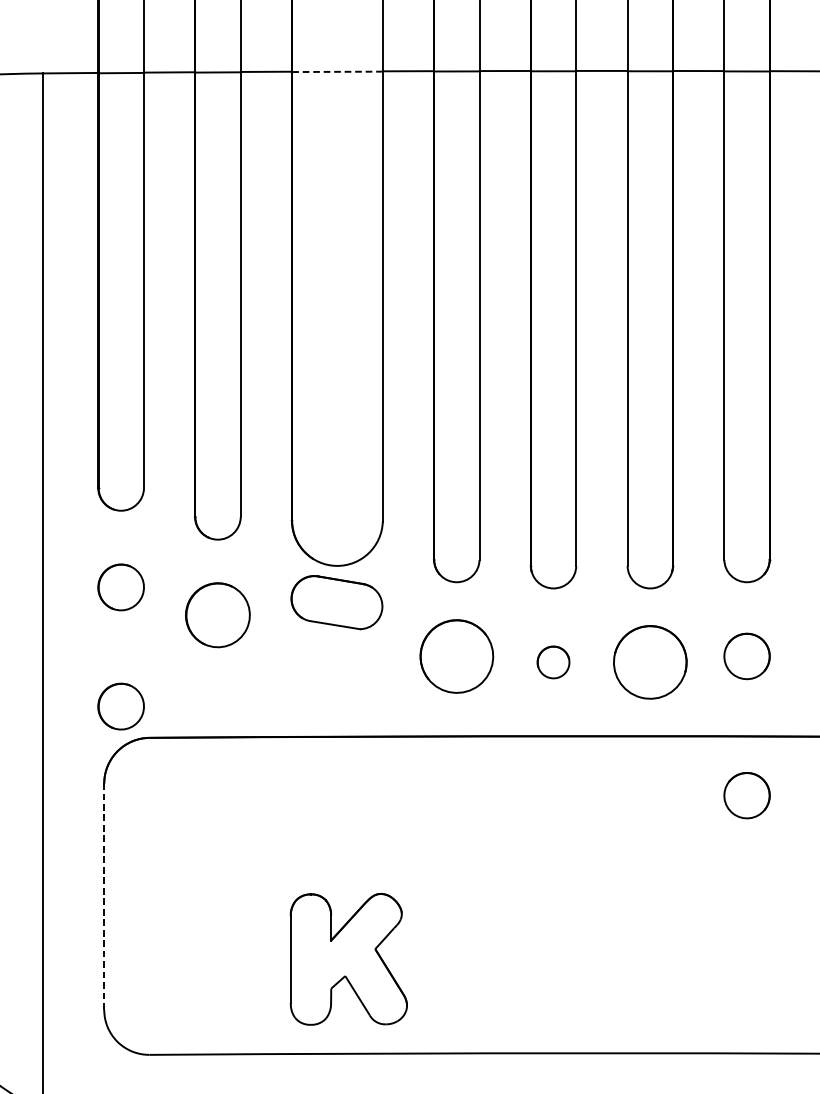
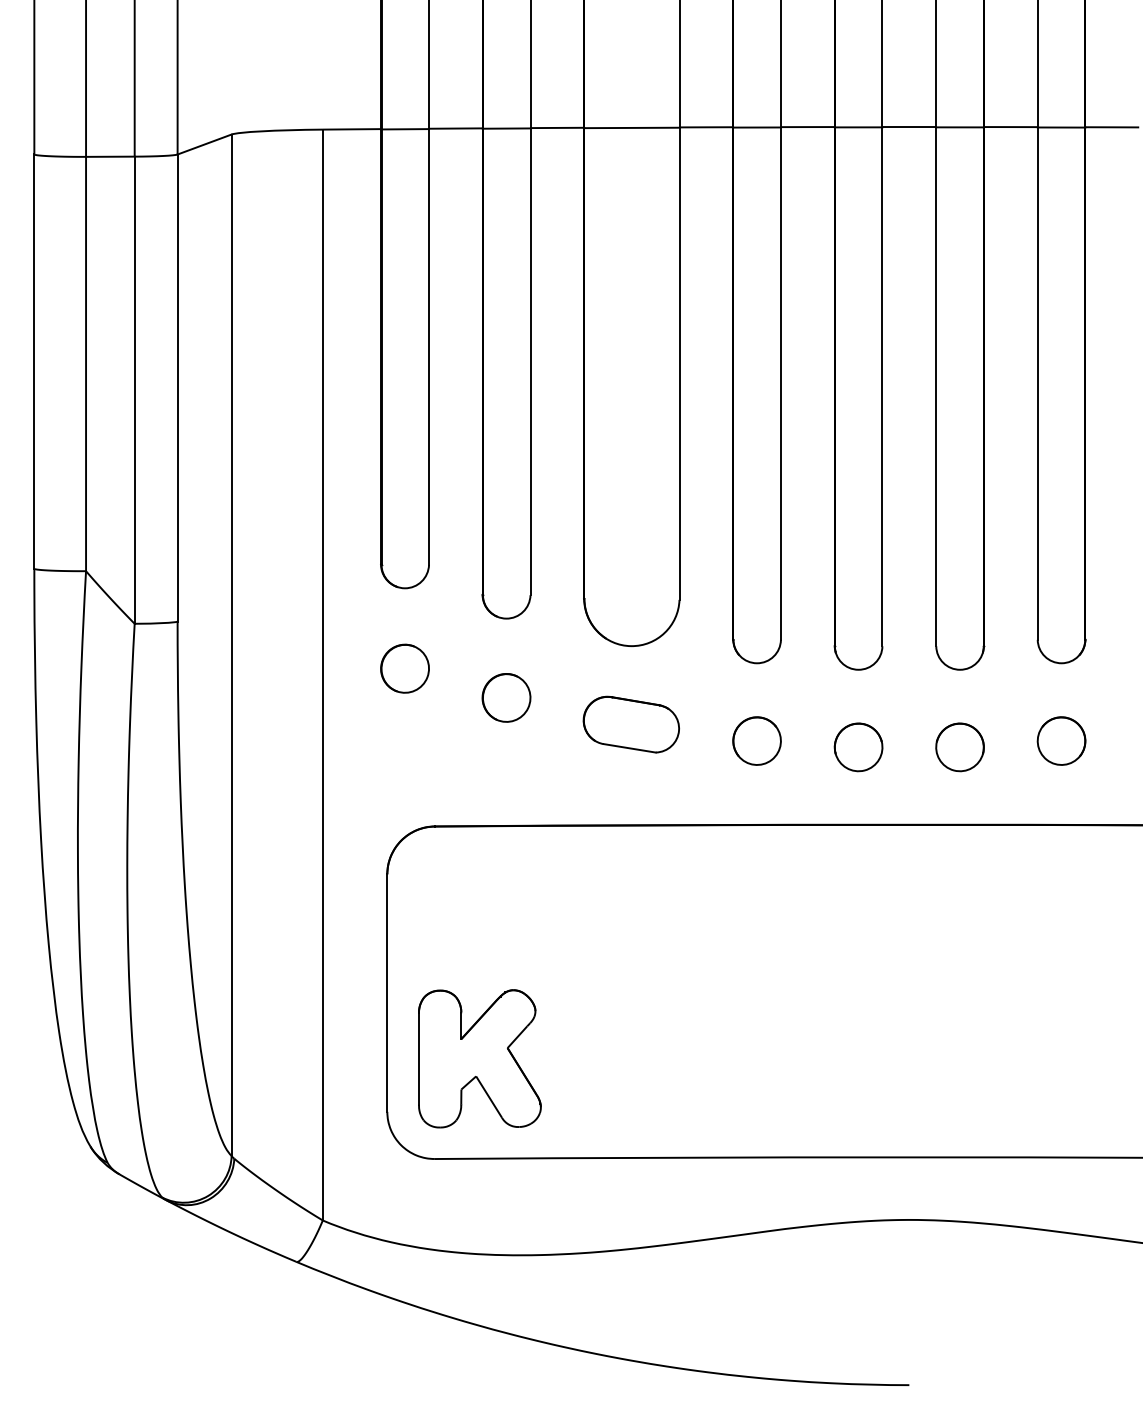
line: (337, 71) -> (631, 127), dashed -> solid
part: (336, 602) -> (630, 724), moved
part: (217, 614) -> (506, 697), size x0.71
part: (456, 655) -> (756, 740), size x0.62
part: (553, 662) -> (858, 747), size x1.43
part: (649, 662) -> (959, 747), size x0.62
part: (120, 706) -> (404, 793), removed
part: (747, 795) -> (1061, 886), removed
line: (104, 897) -> (387, 993), dashed -> solid
part: (348, 959) -> (479, 1058), moved

